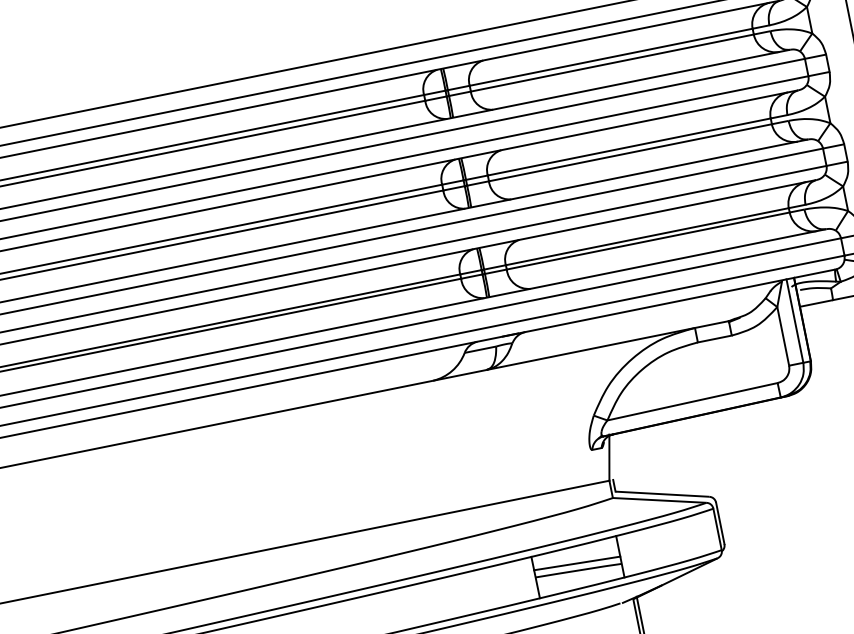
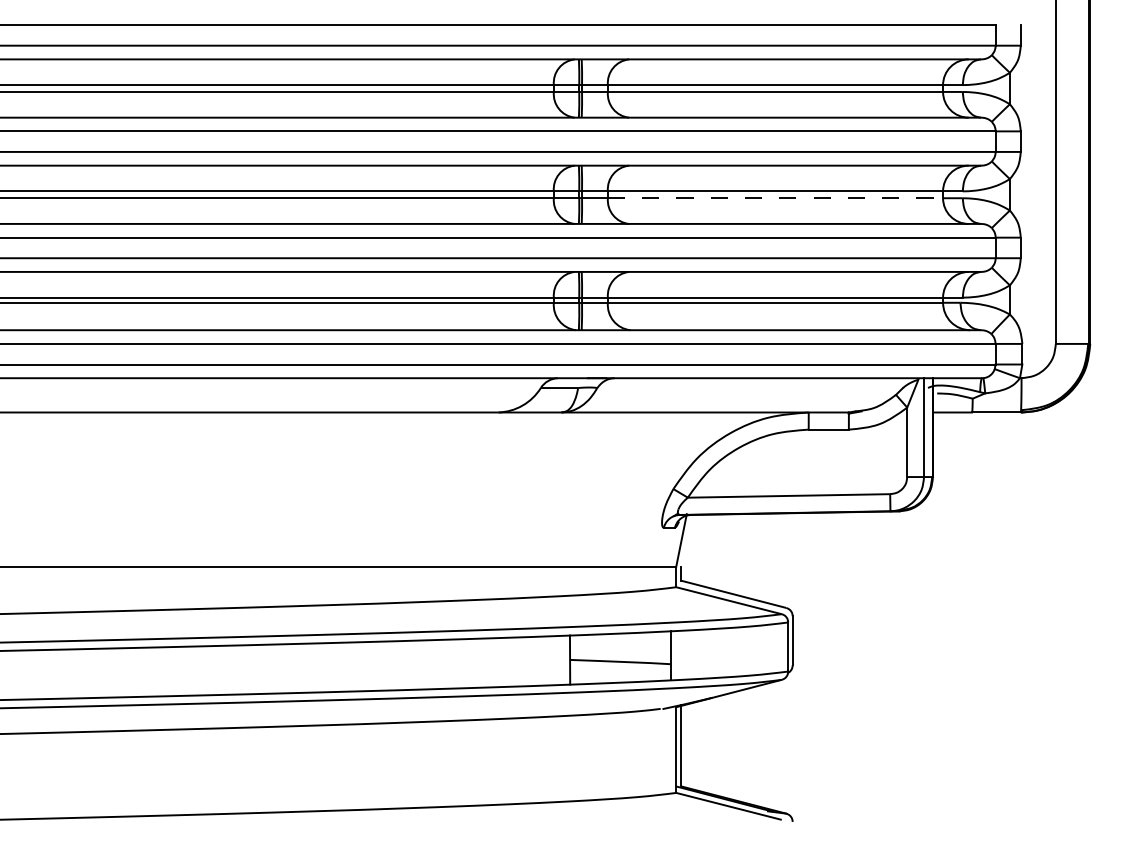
line: (630, 152) -> (775, 198), solid -> dashed
line: (577, 563) -> (620, 653), removed

